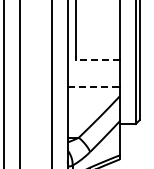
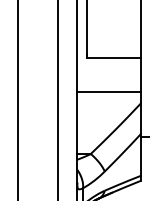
line: (97, 59) -> (113, 57), dashed -> solid
line: (93, 87) -> (108, 92), dashed -> solid

